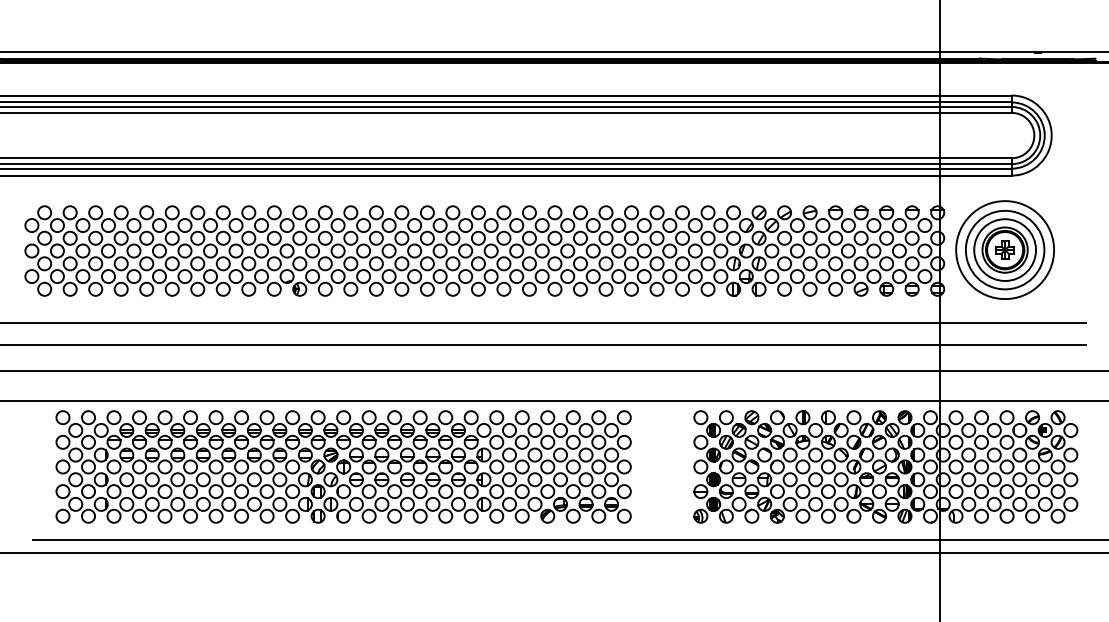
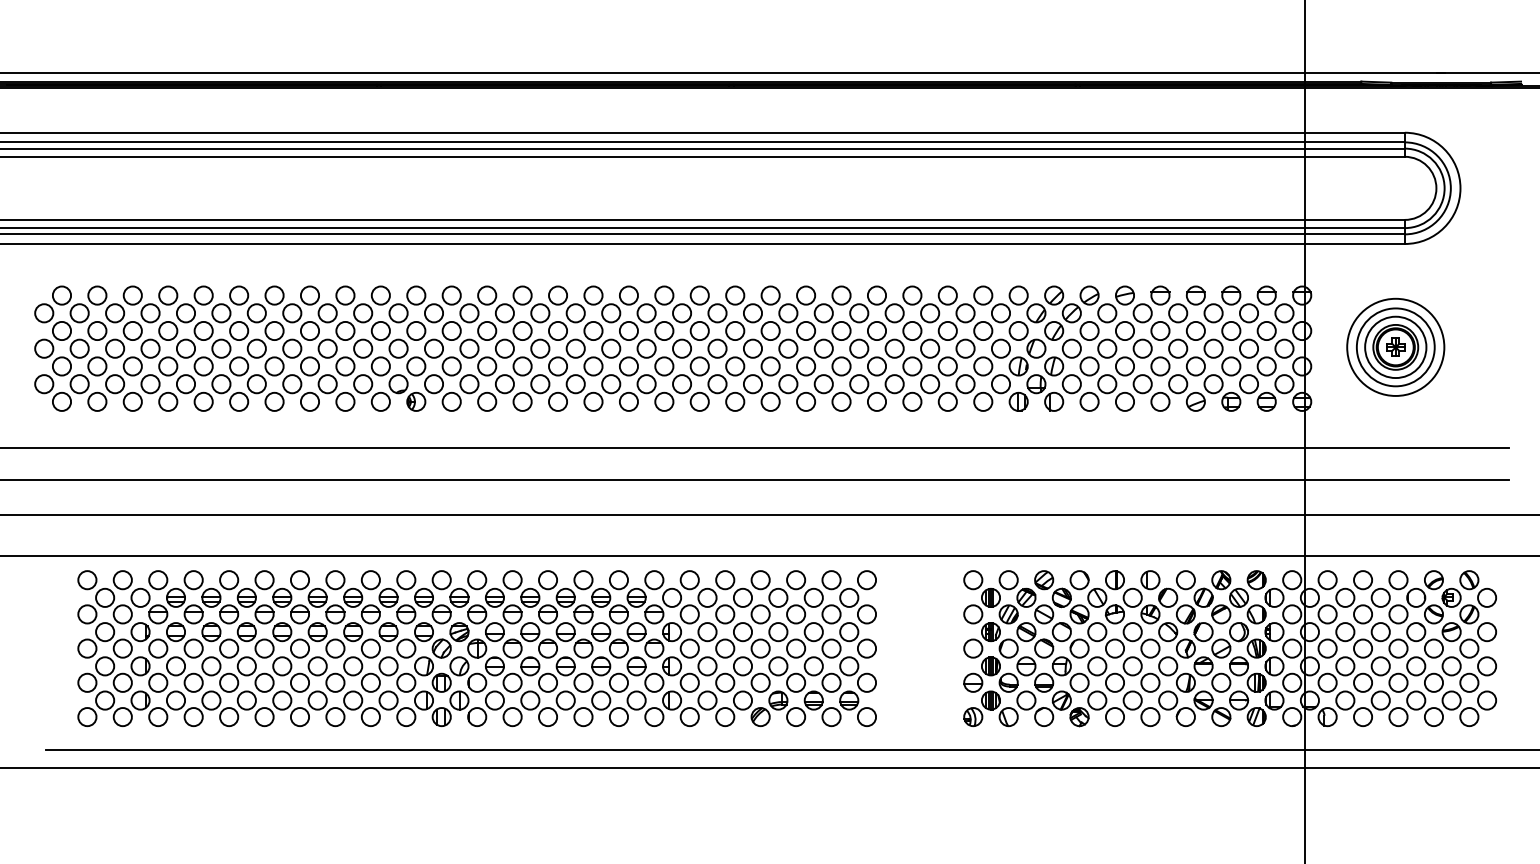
part: (1004, 249) -> (1394, 346), size x0.71

